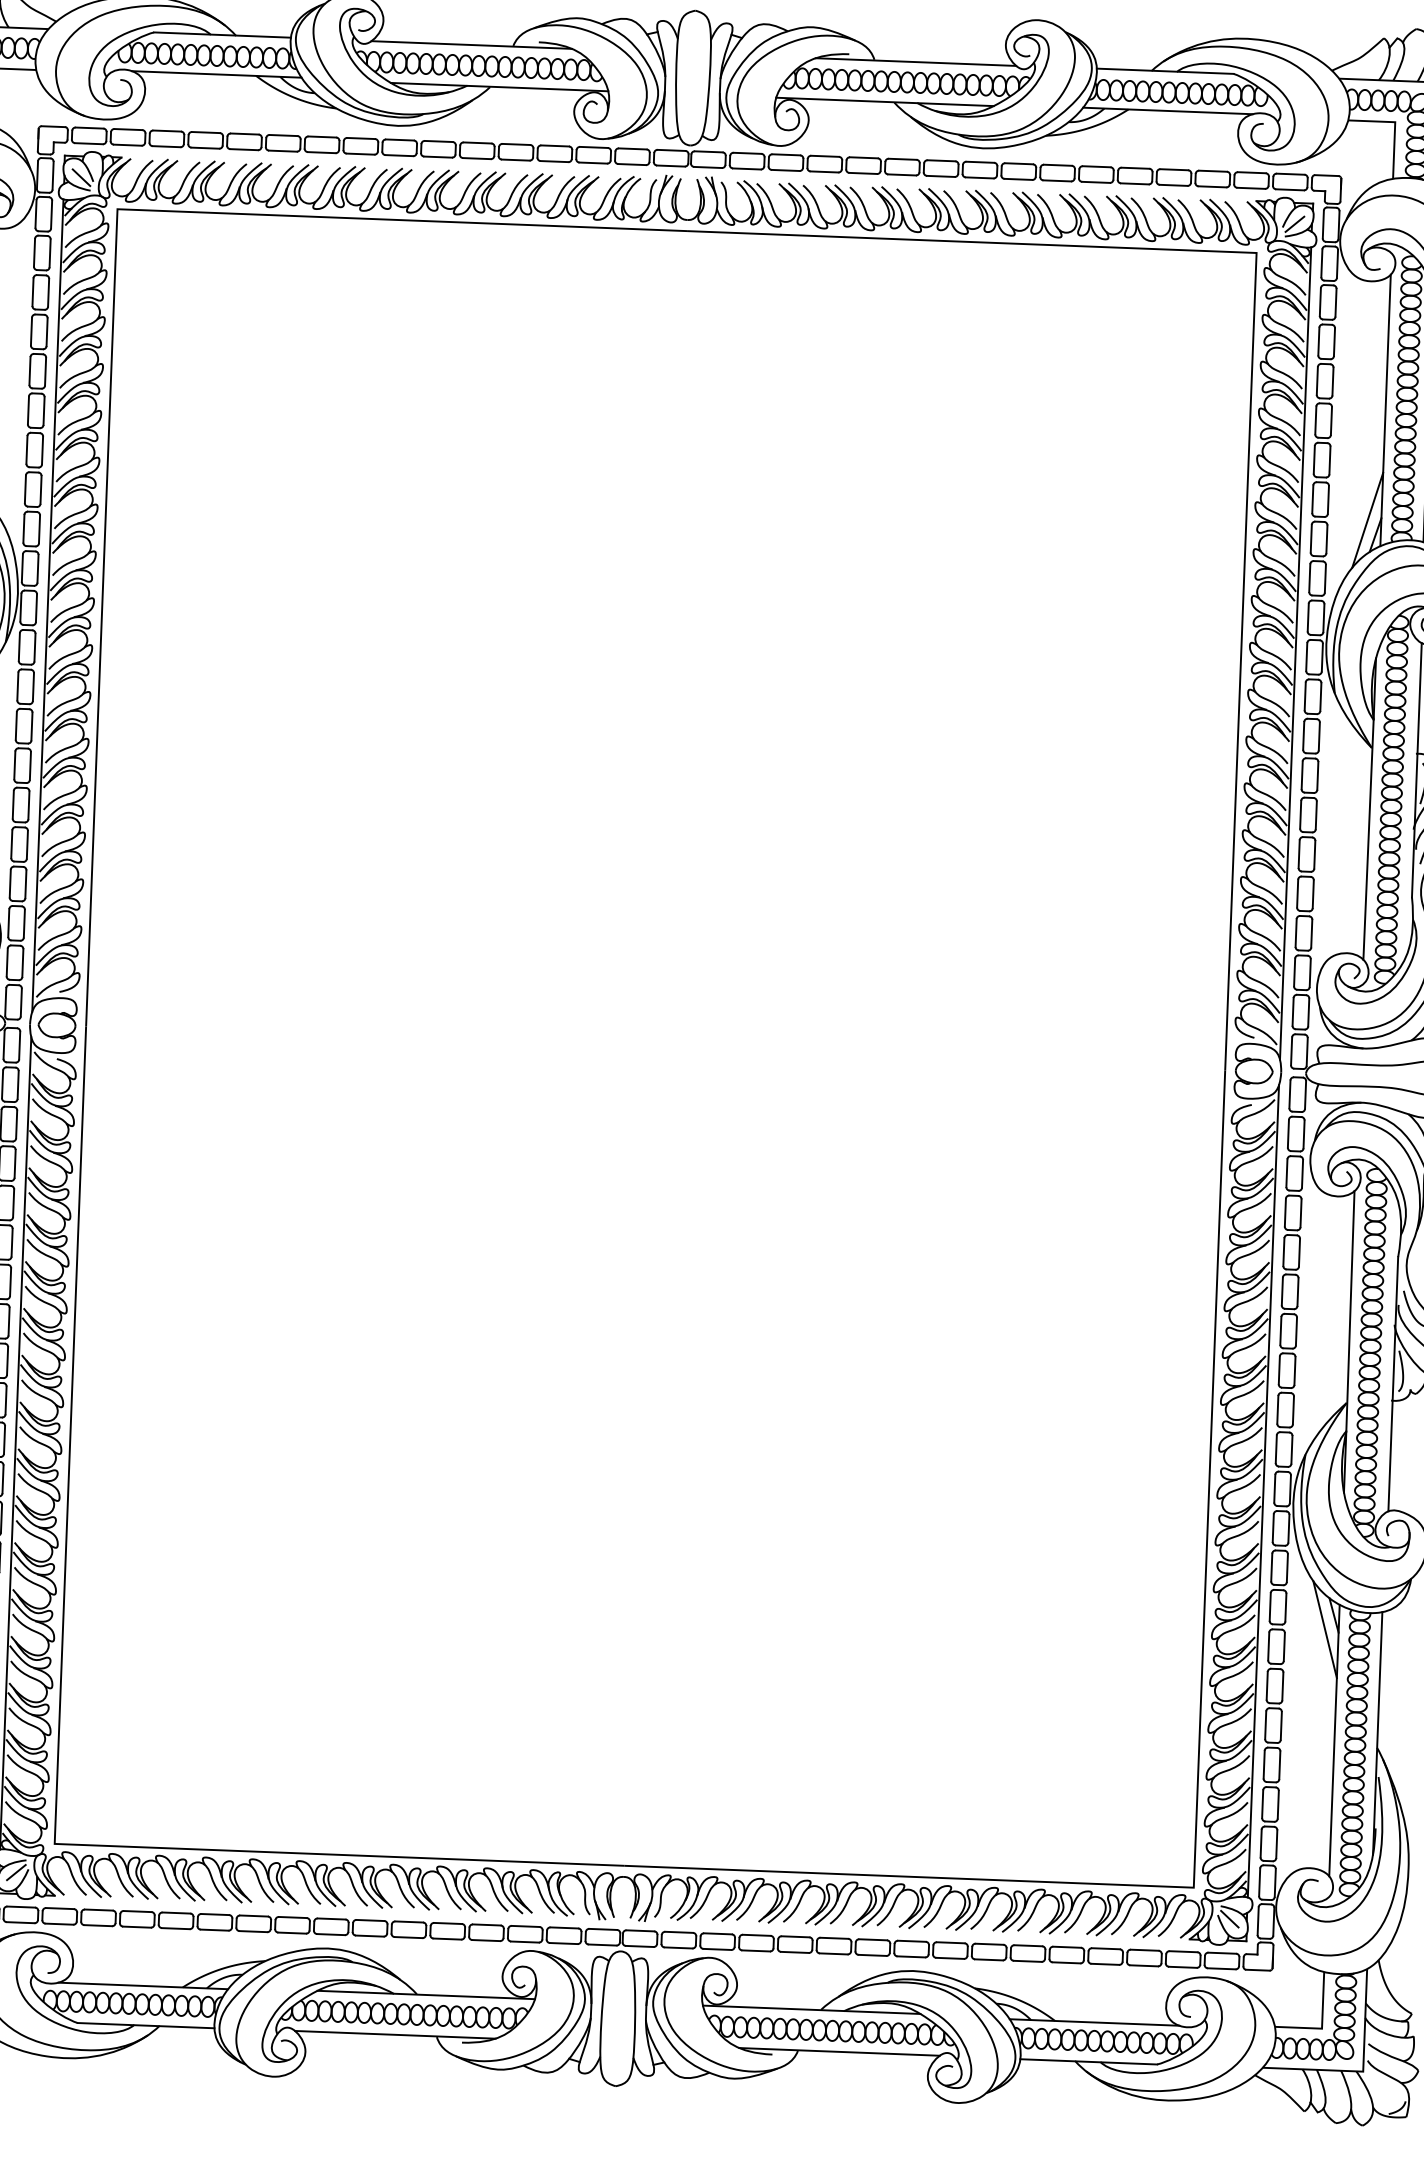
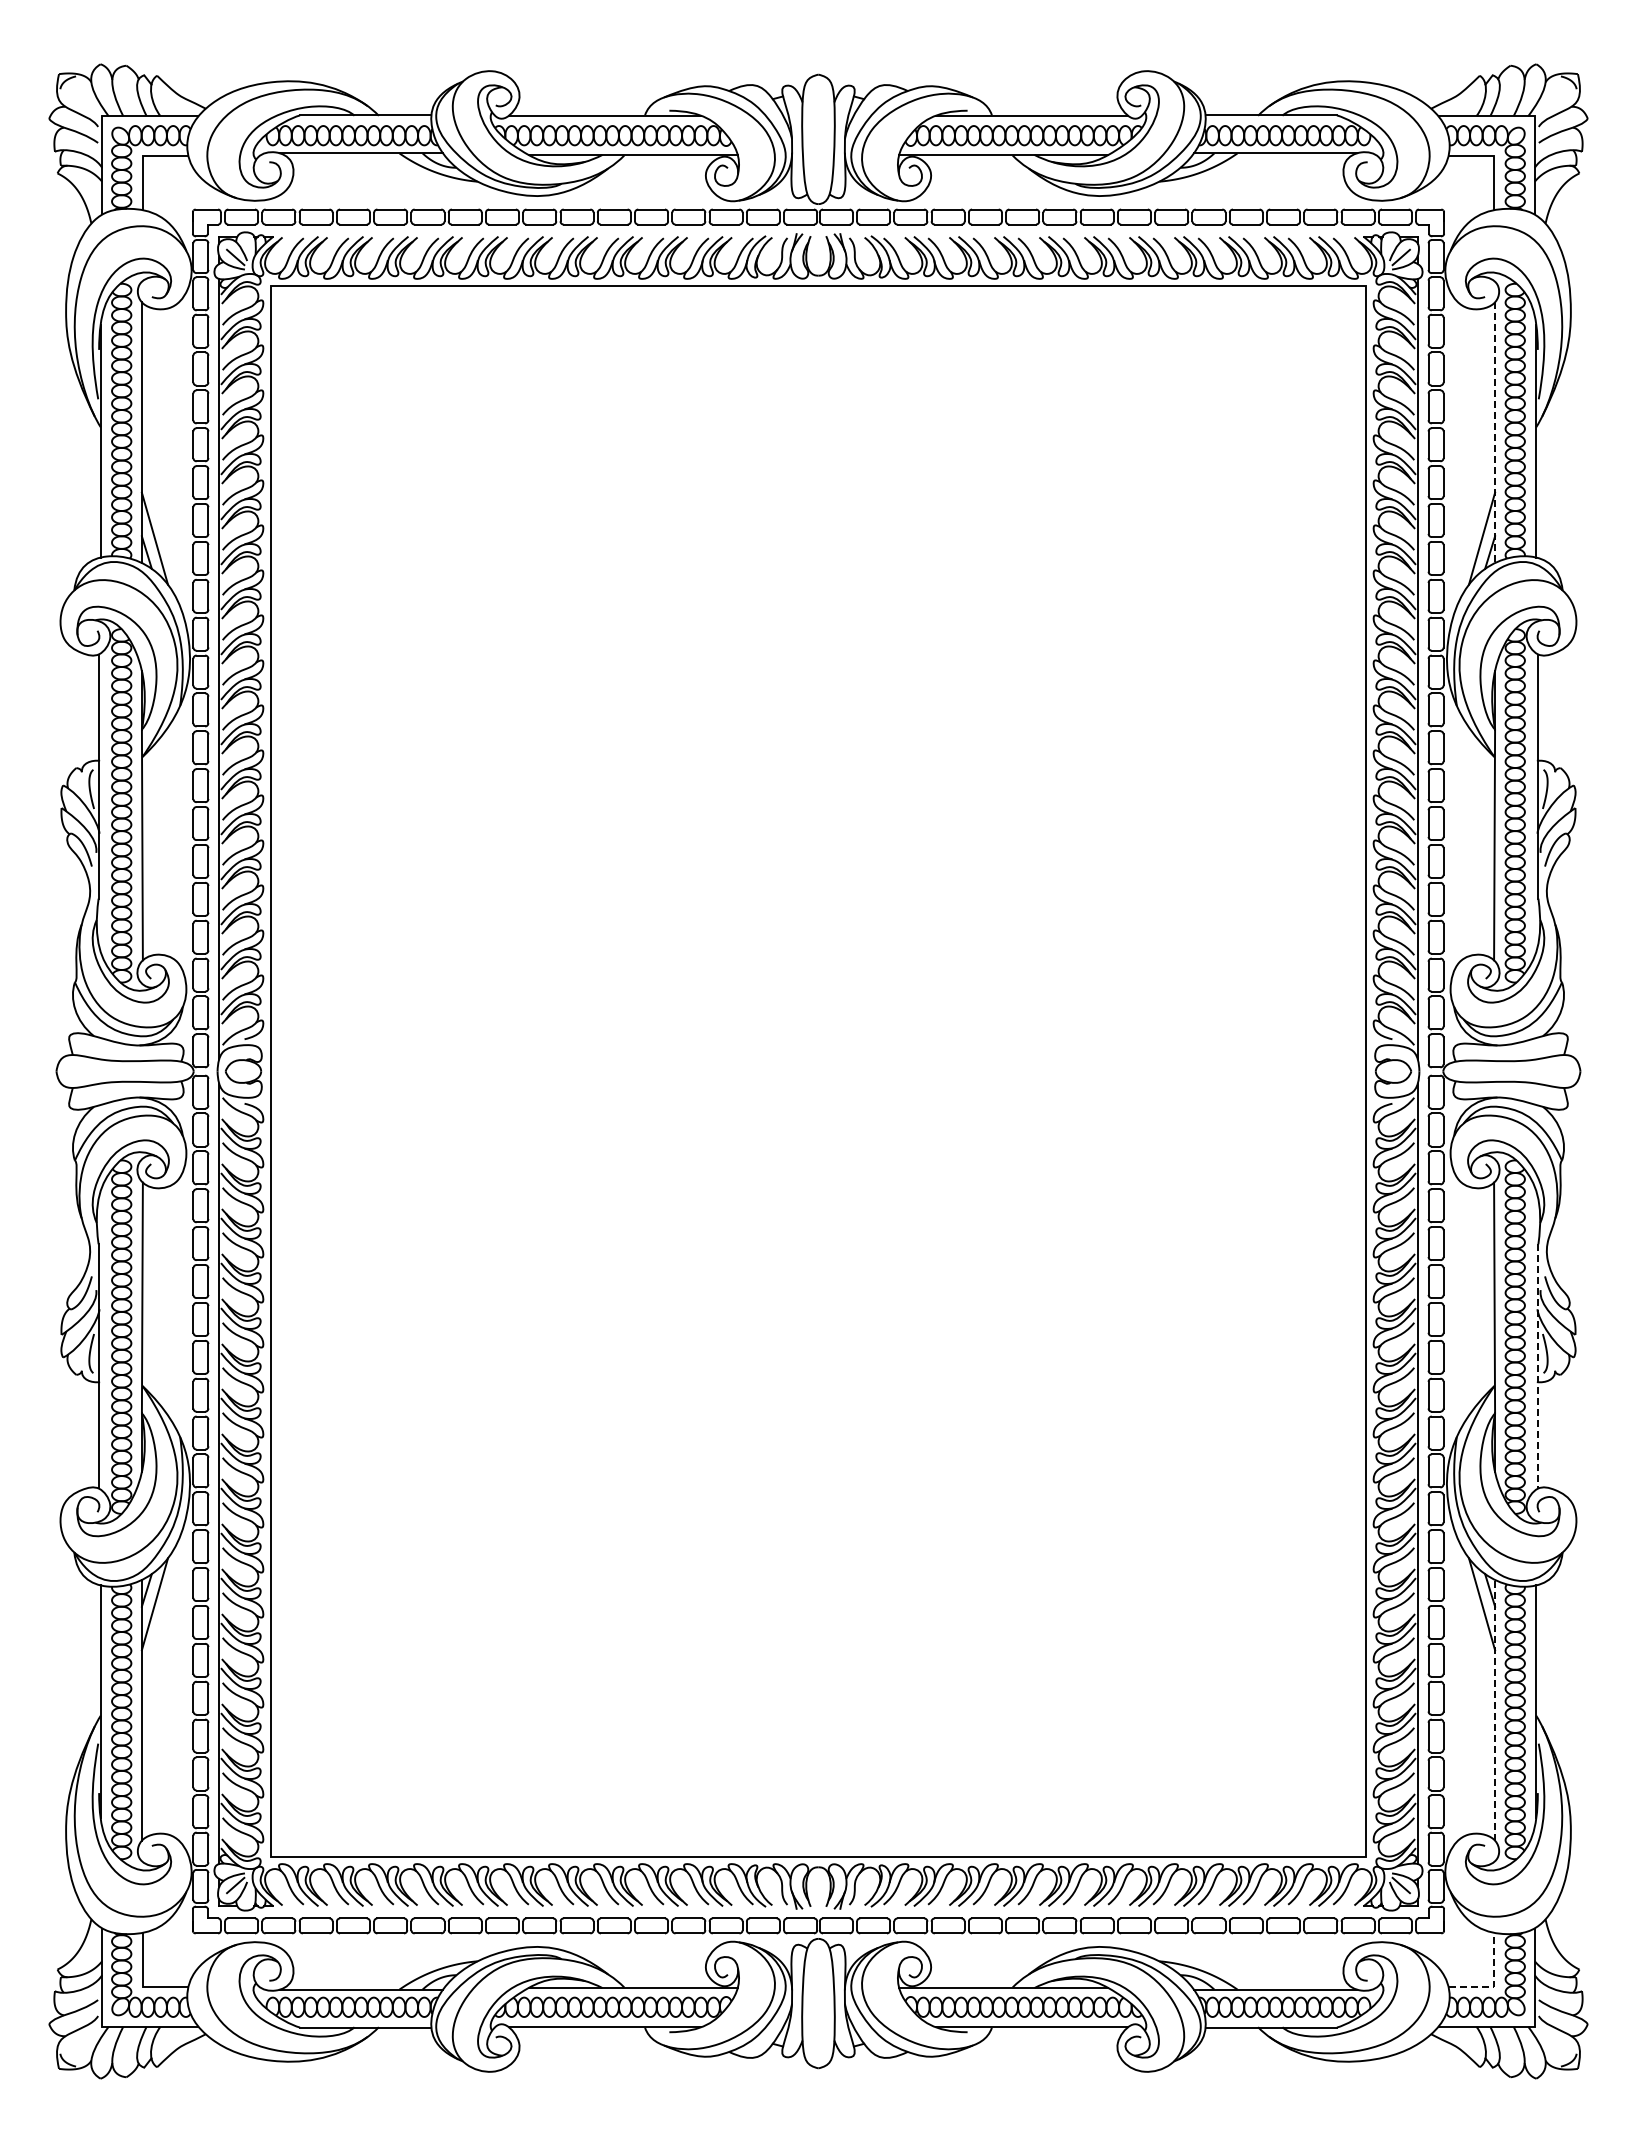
line: (1385, 411) -> (1495, 433), solid -> dashed
line: (1393, 1384) -> (1538, 1366), solid -> dashed
line: (1334, 1739) -> (1495, 1709), solid -> dashed
line: (1321, 2024) -> (1493, 1983), solid -> dashed

